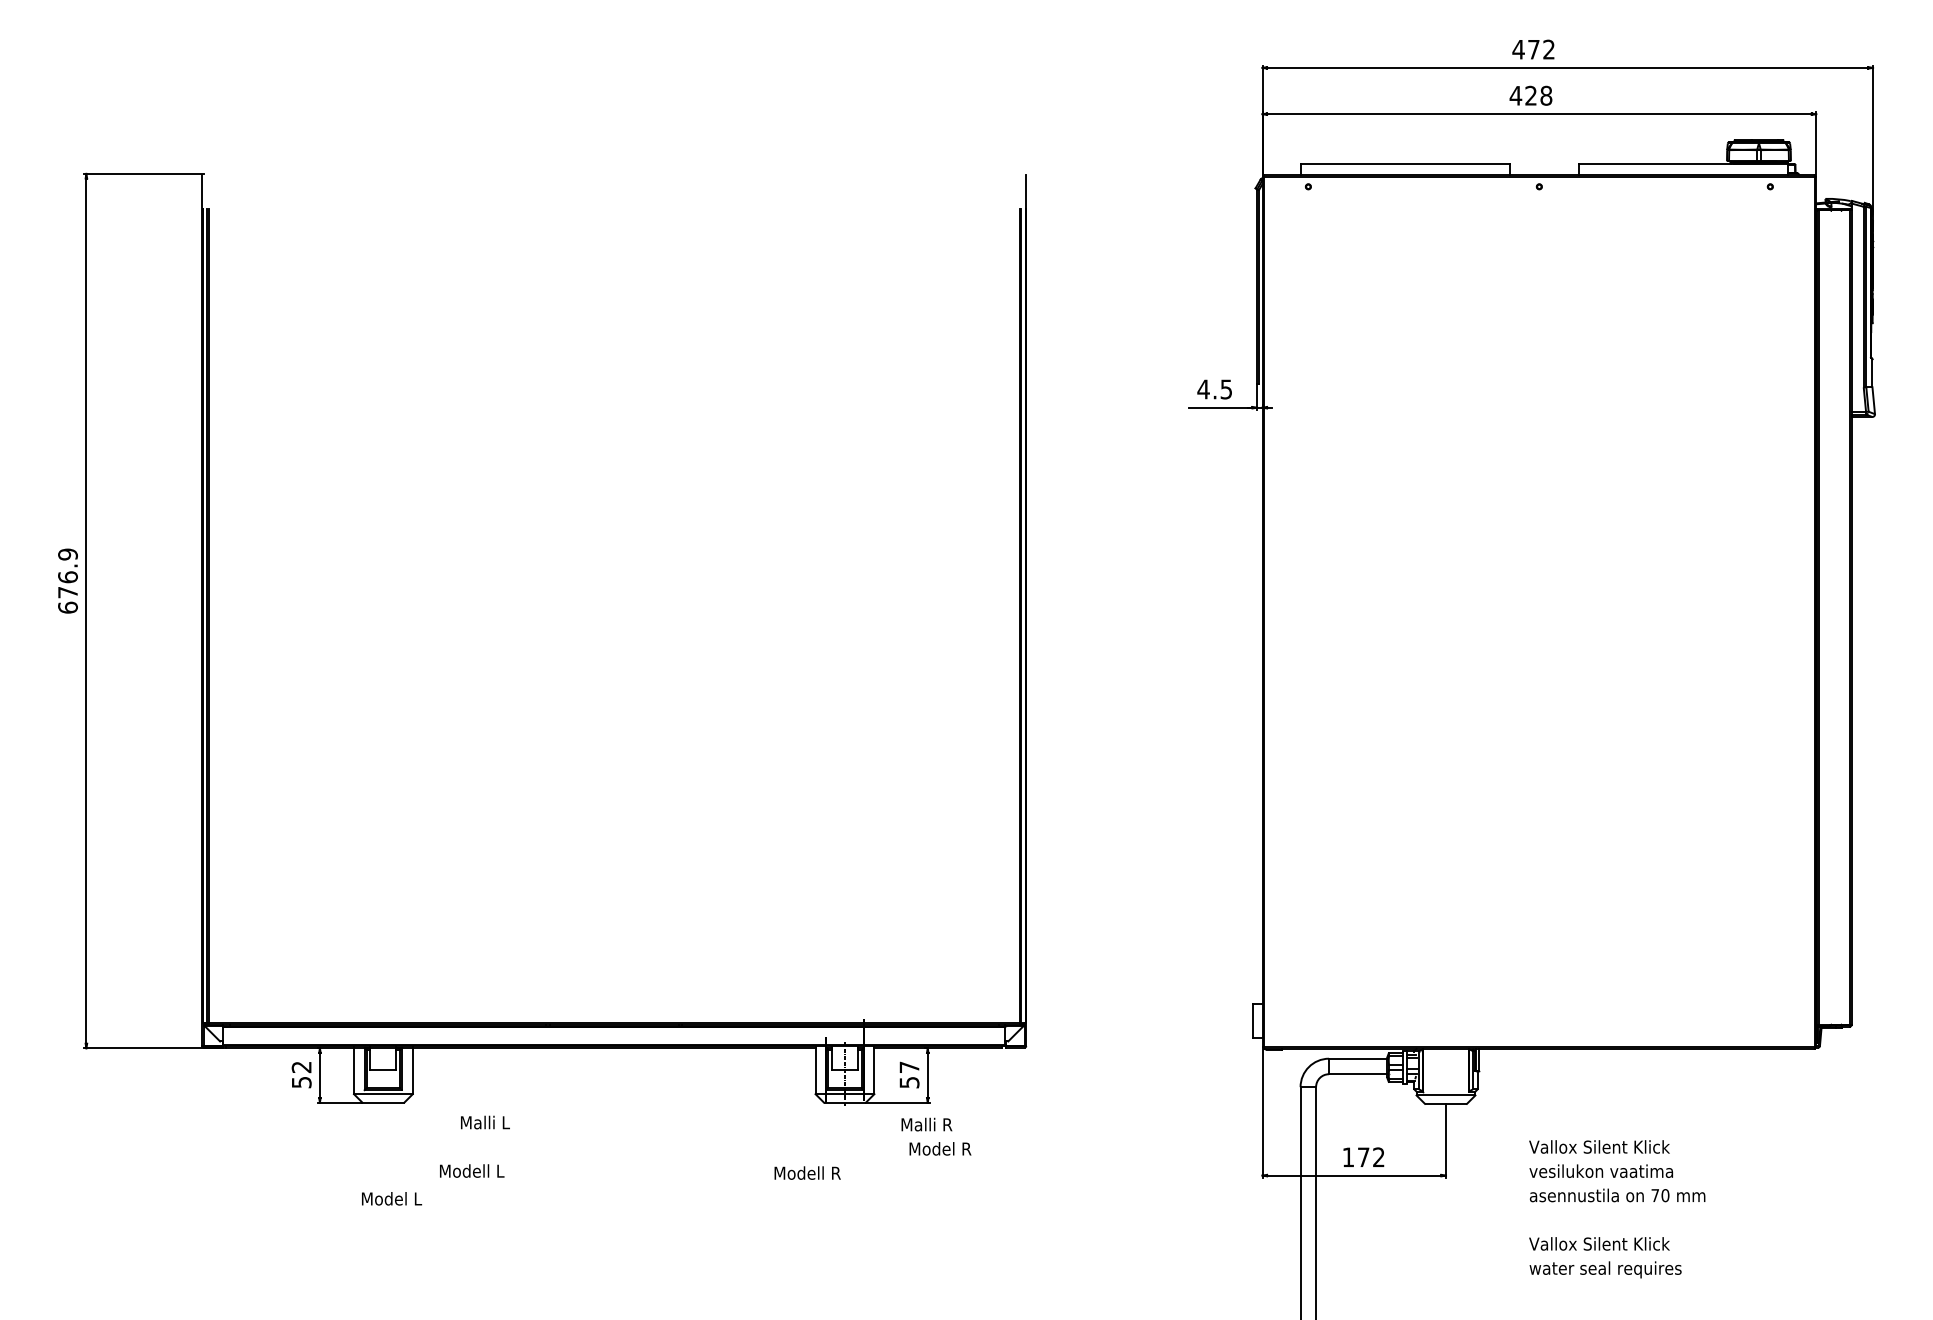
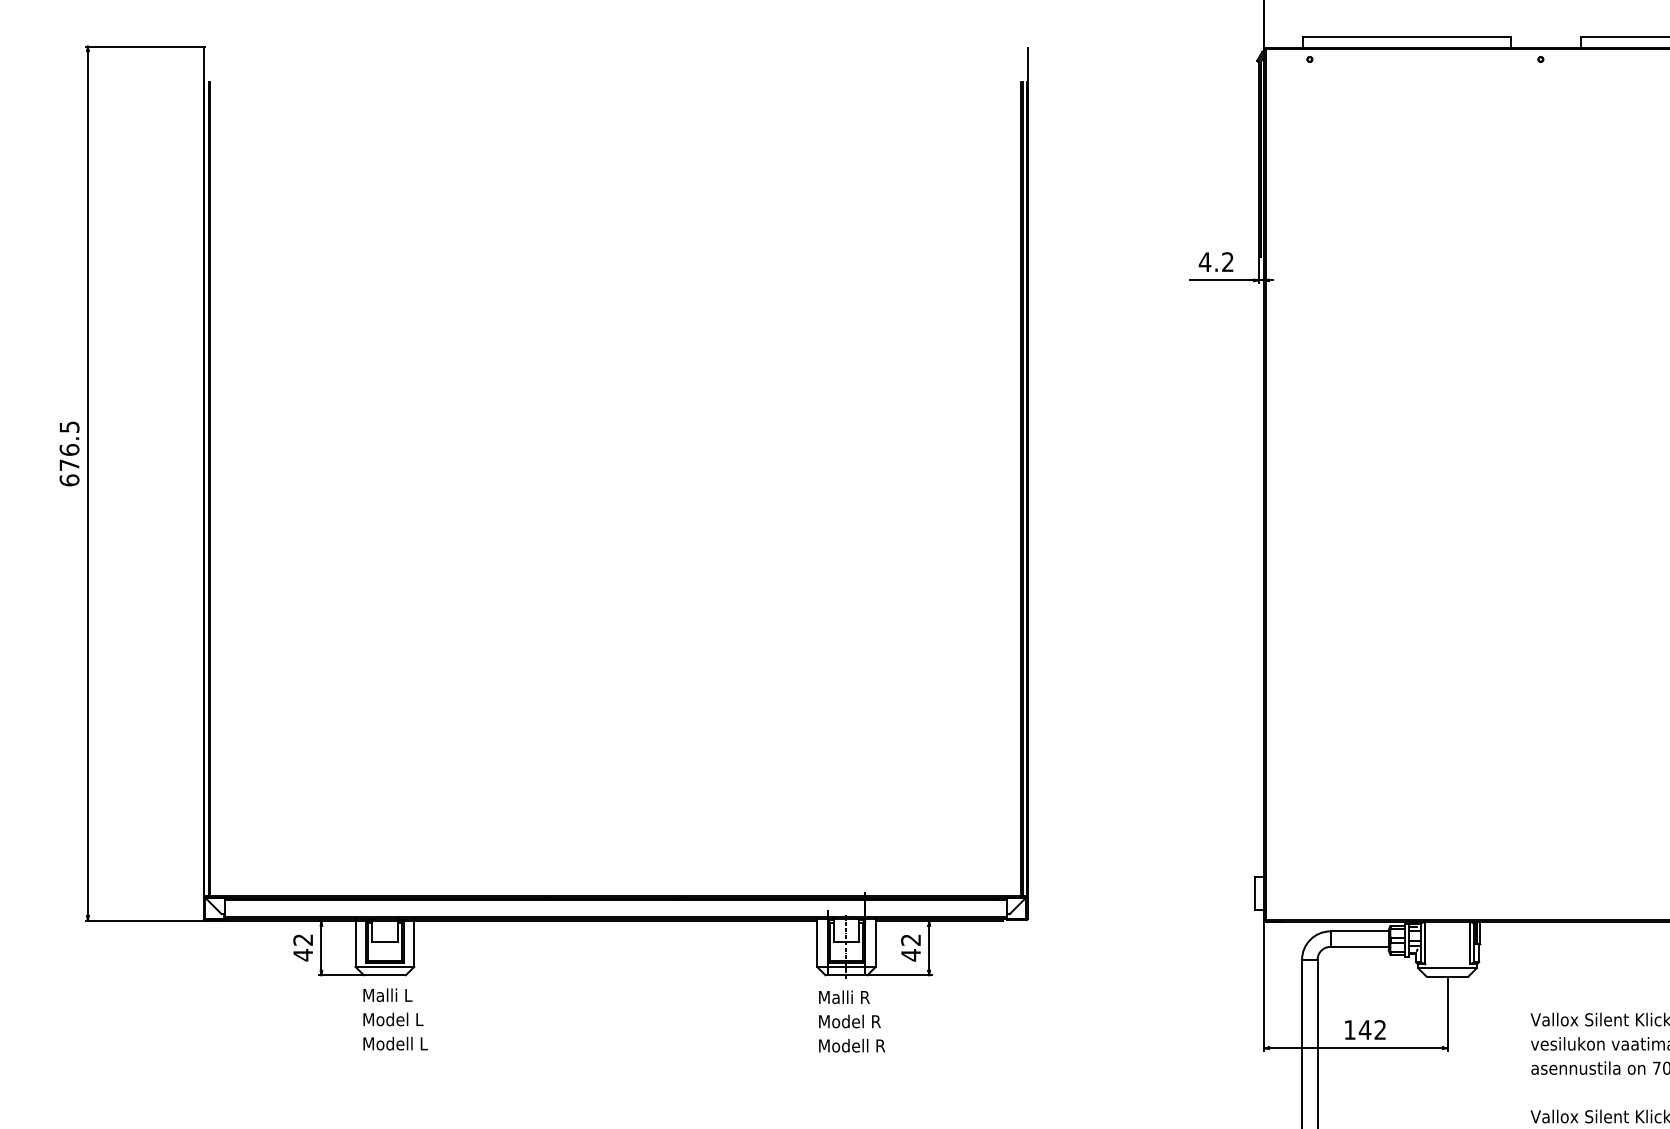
text: (1225, 389) -> (1227, 262), 4.5 -> 4.2
text: (67, 554) -> (69, 427), 676.9 -> 676.5
text: (909, 1074) -> (911, 947), 57 -> 42
text: (301, 1082) -> (303, 955), 52 -> 42
text: (485, 1122) -> (388, 995), moved
text: (926, 1124) -> (844, 997), moved
text: (940, 1148) -> (850, 1021), moved
text: (1363, 1156) -> (1365, 1029), 172 -> 142
text: (472, 1170) -> (396, 1043), moved
text: (807, 1172) -> (852, 1045), moved
text: (392, 1198) -> (394, 1019), moved

